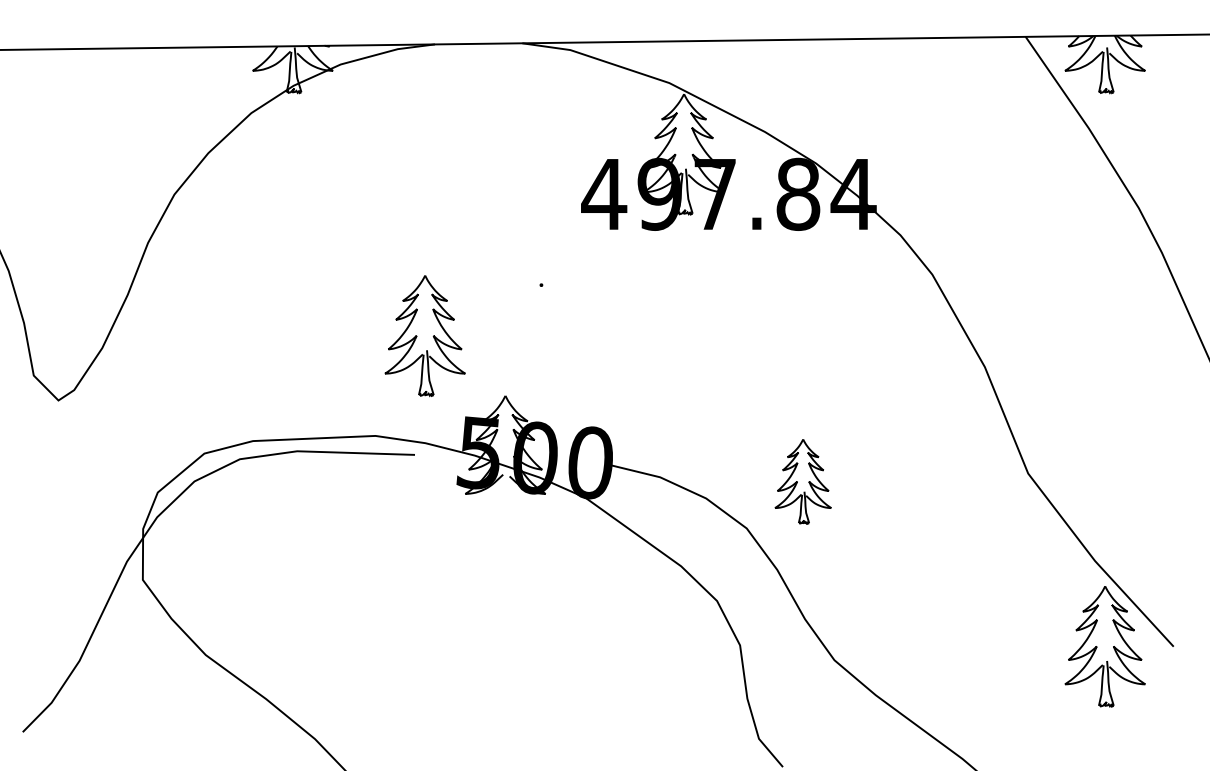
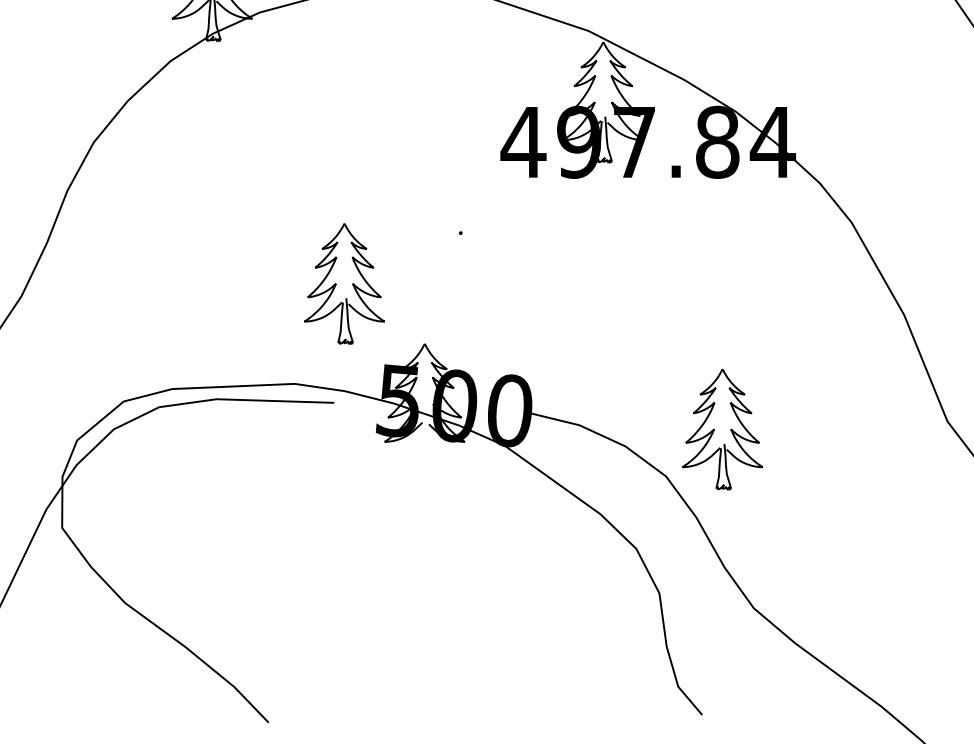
part: (802, 481) -> (721, 429), size x1.43

